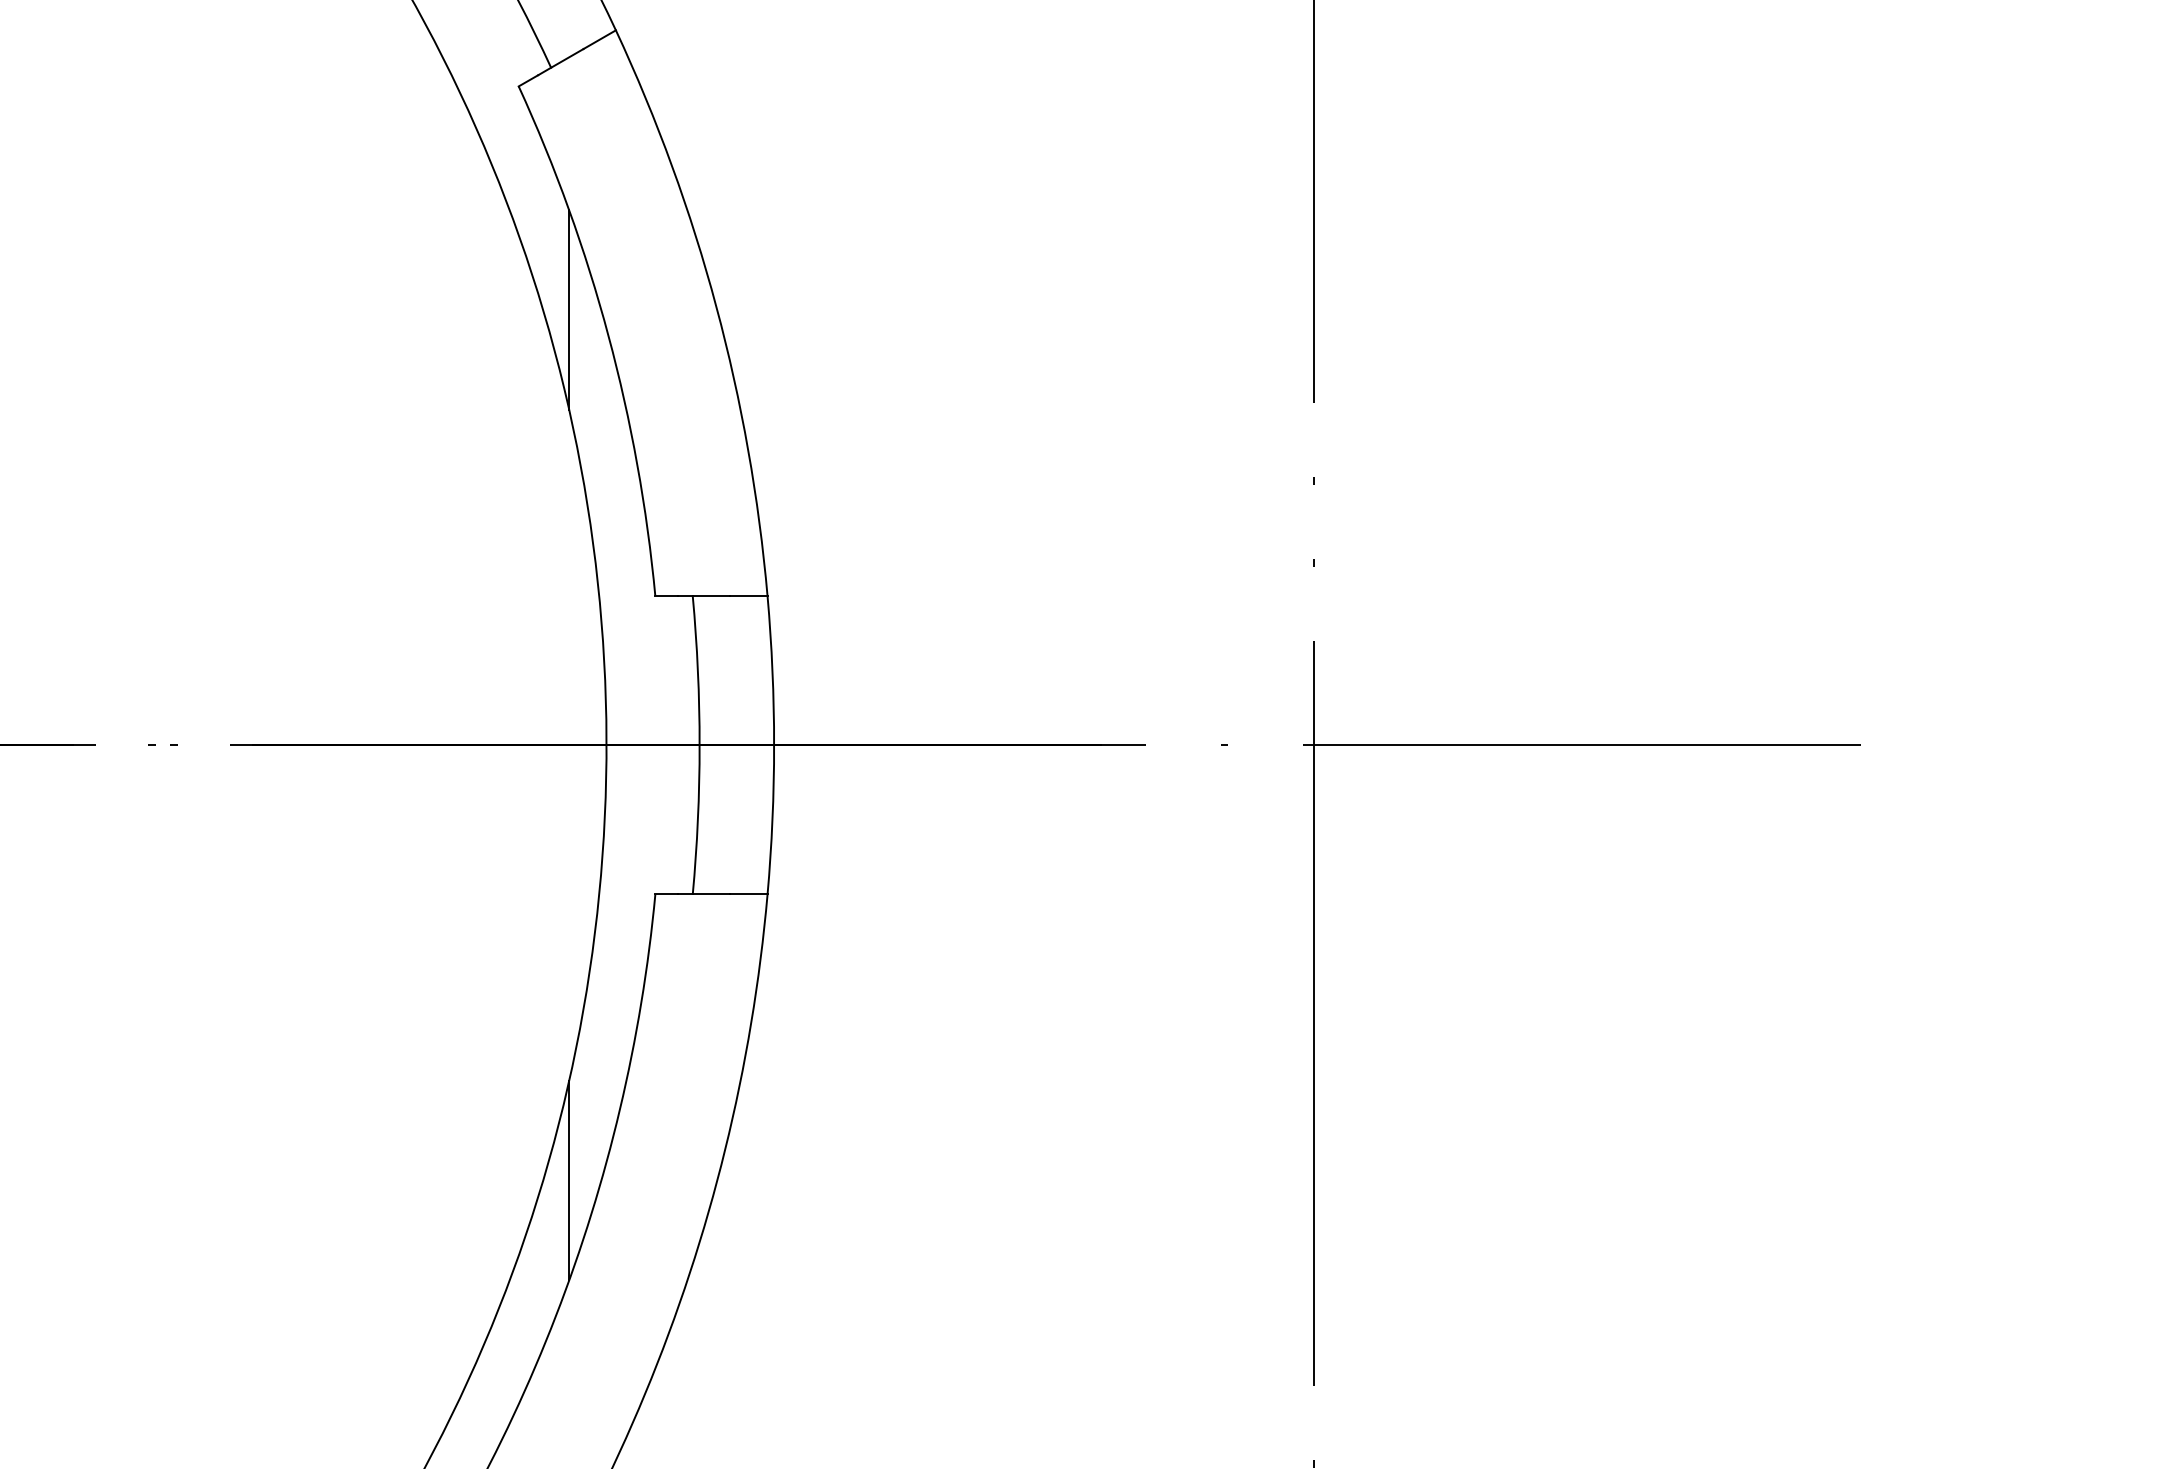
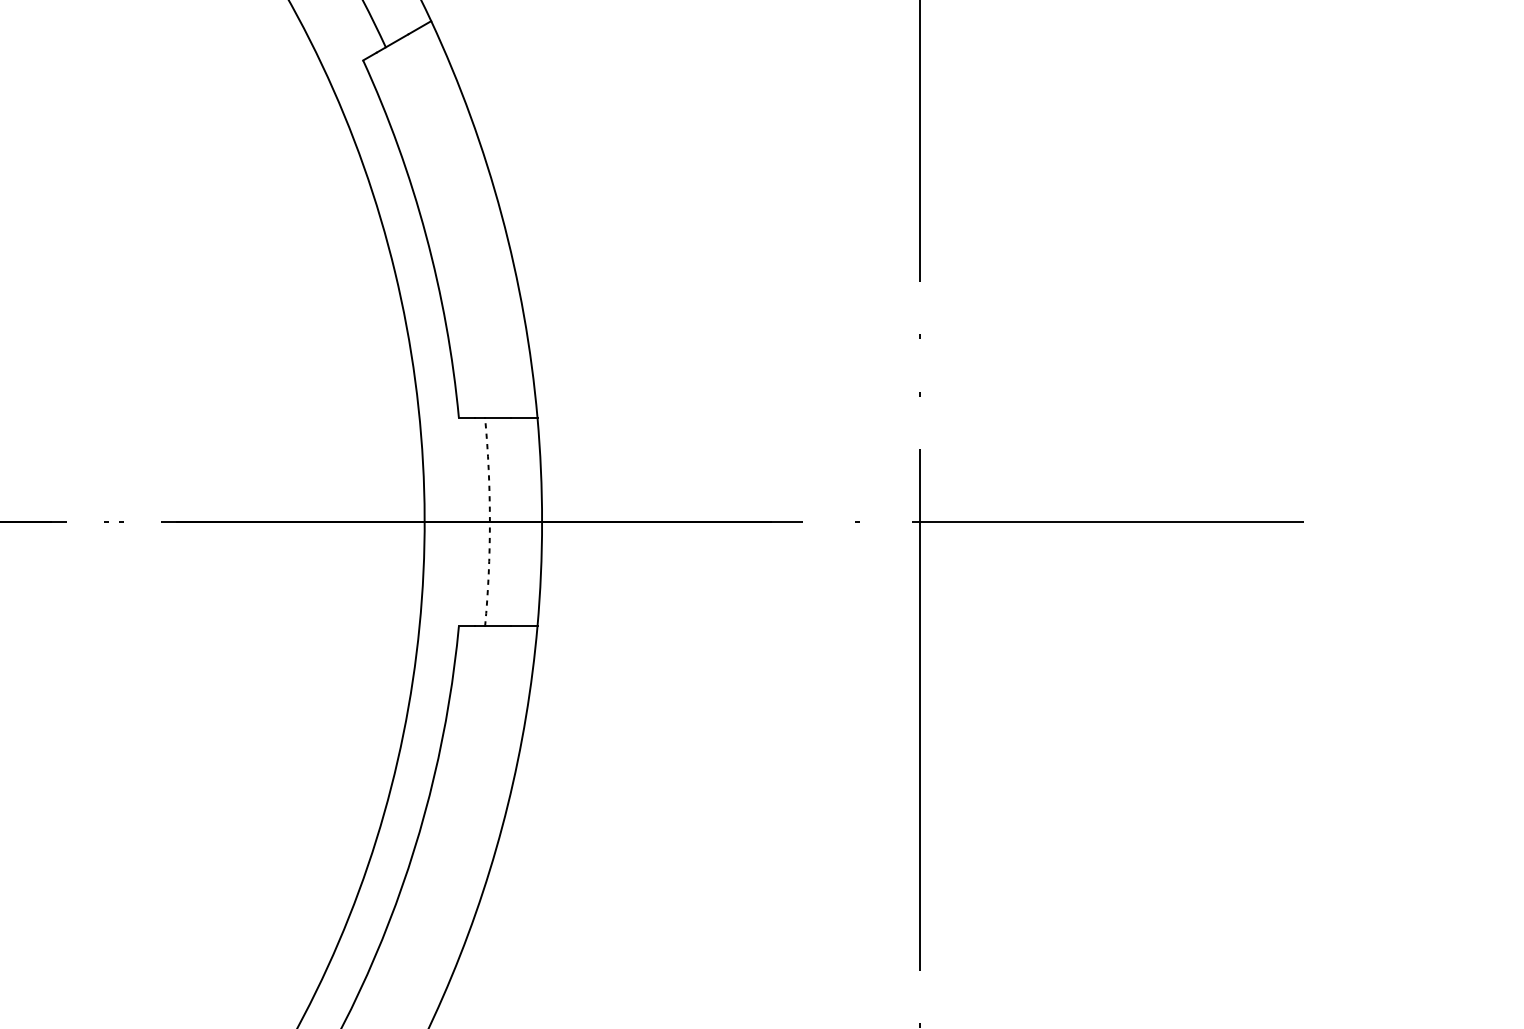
line: (569, 310) -> (398, 217), removed
arc: (699, 745) -> (489, 522), solid -> dashed
line: (569, 1180) -> (398, 826), removed

